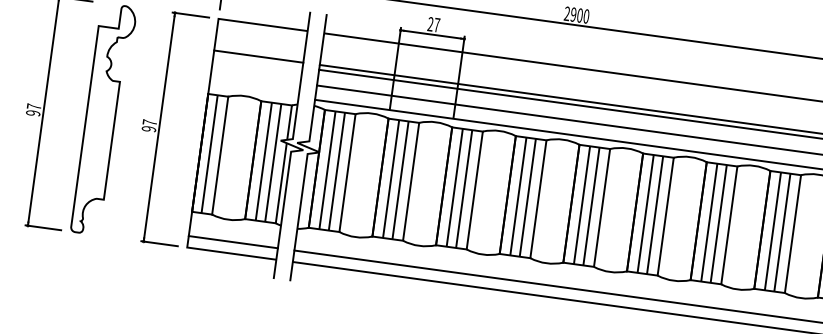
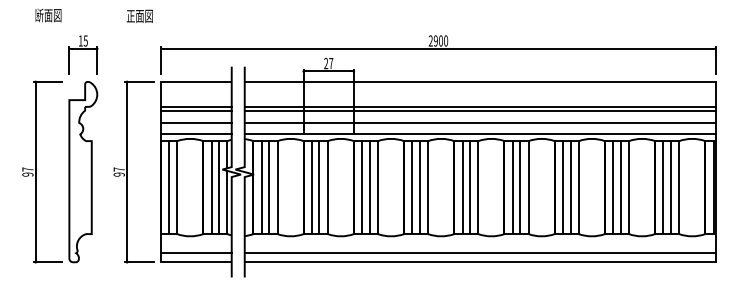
line: (258, 61) -> (196, 110), added
line: (255, 77) -> (196, 123), added
line: (253, 91) -> (196, 134), added

